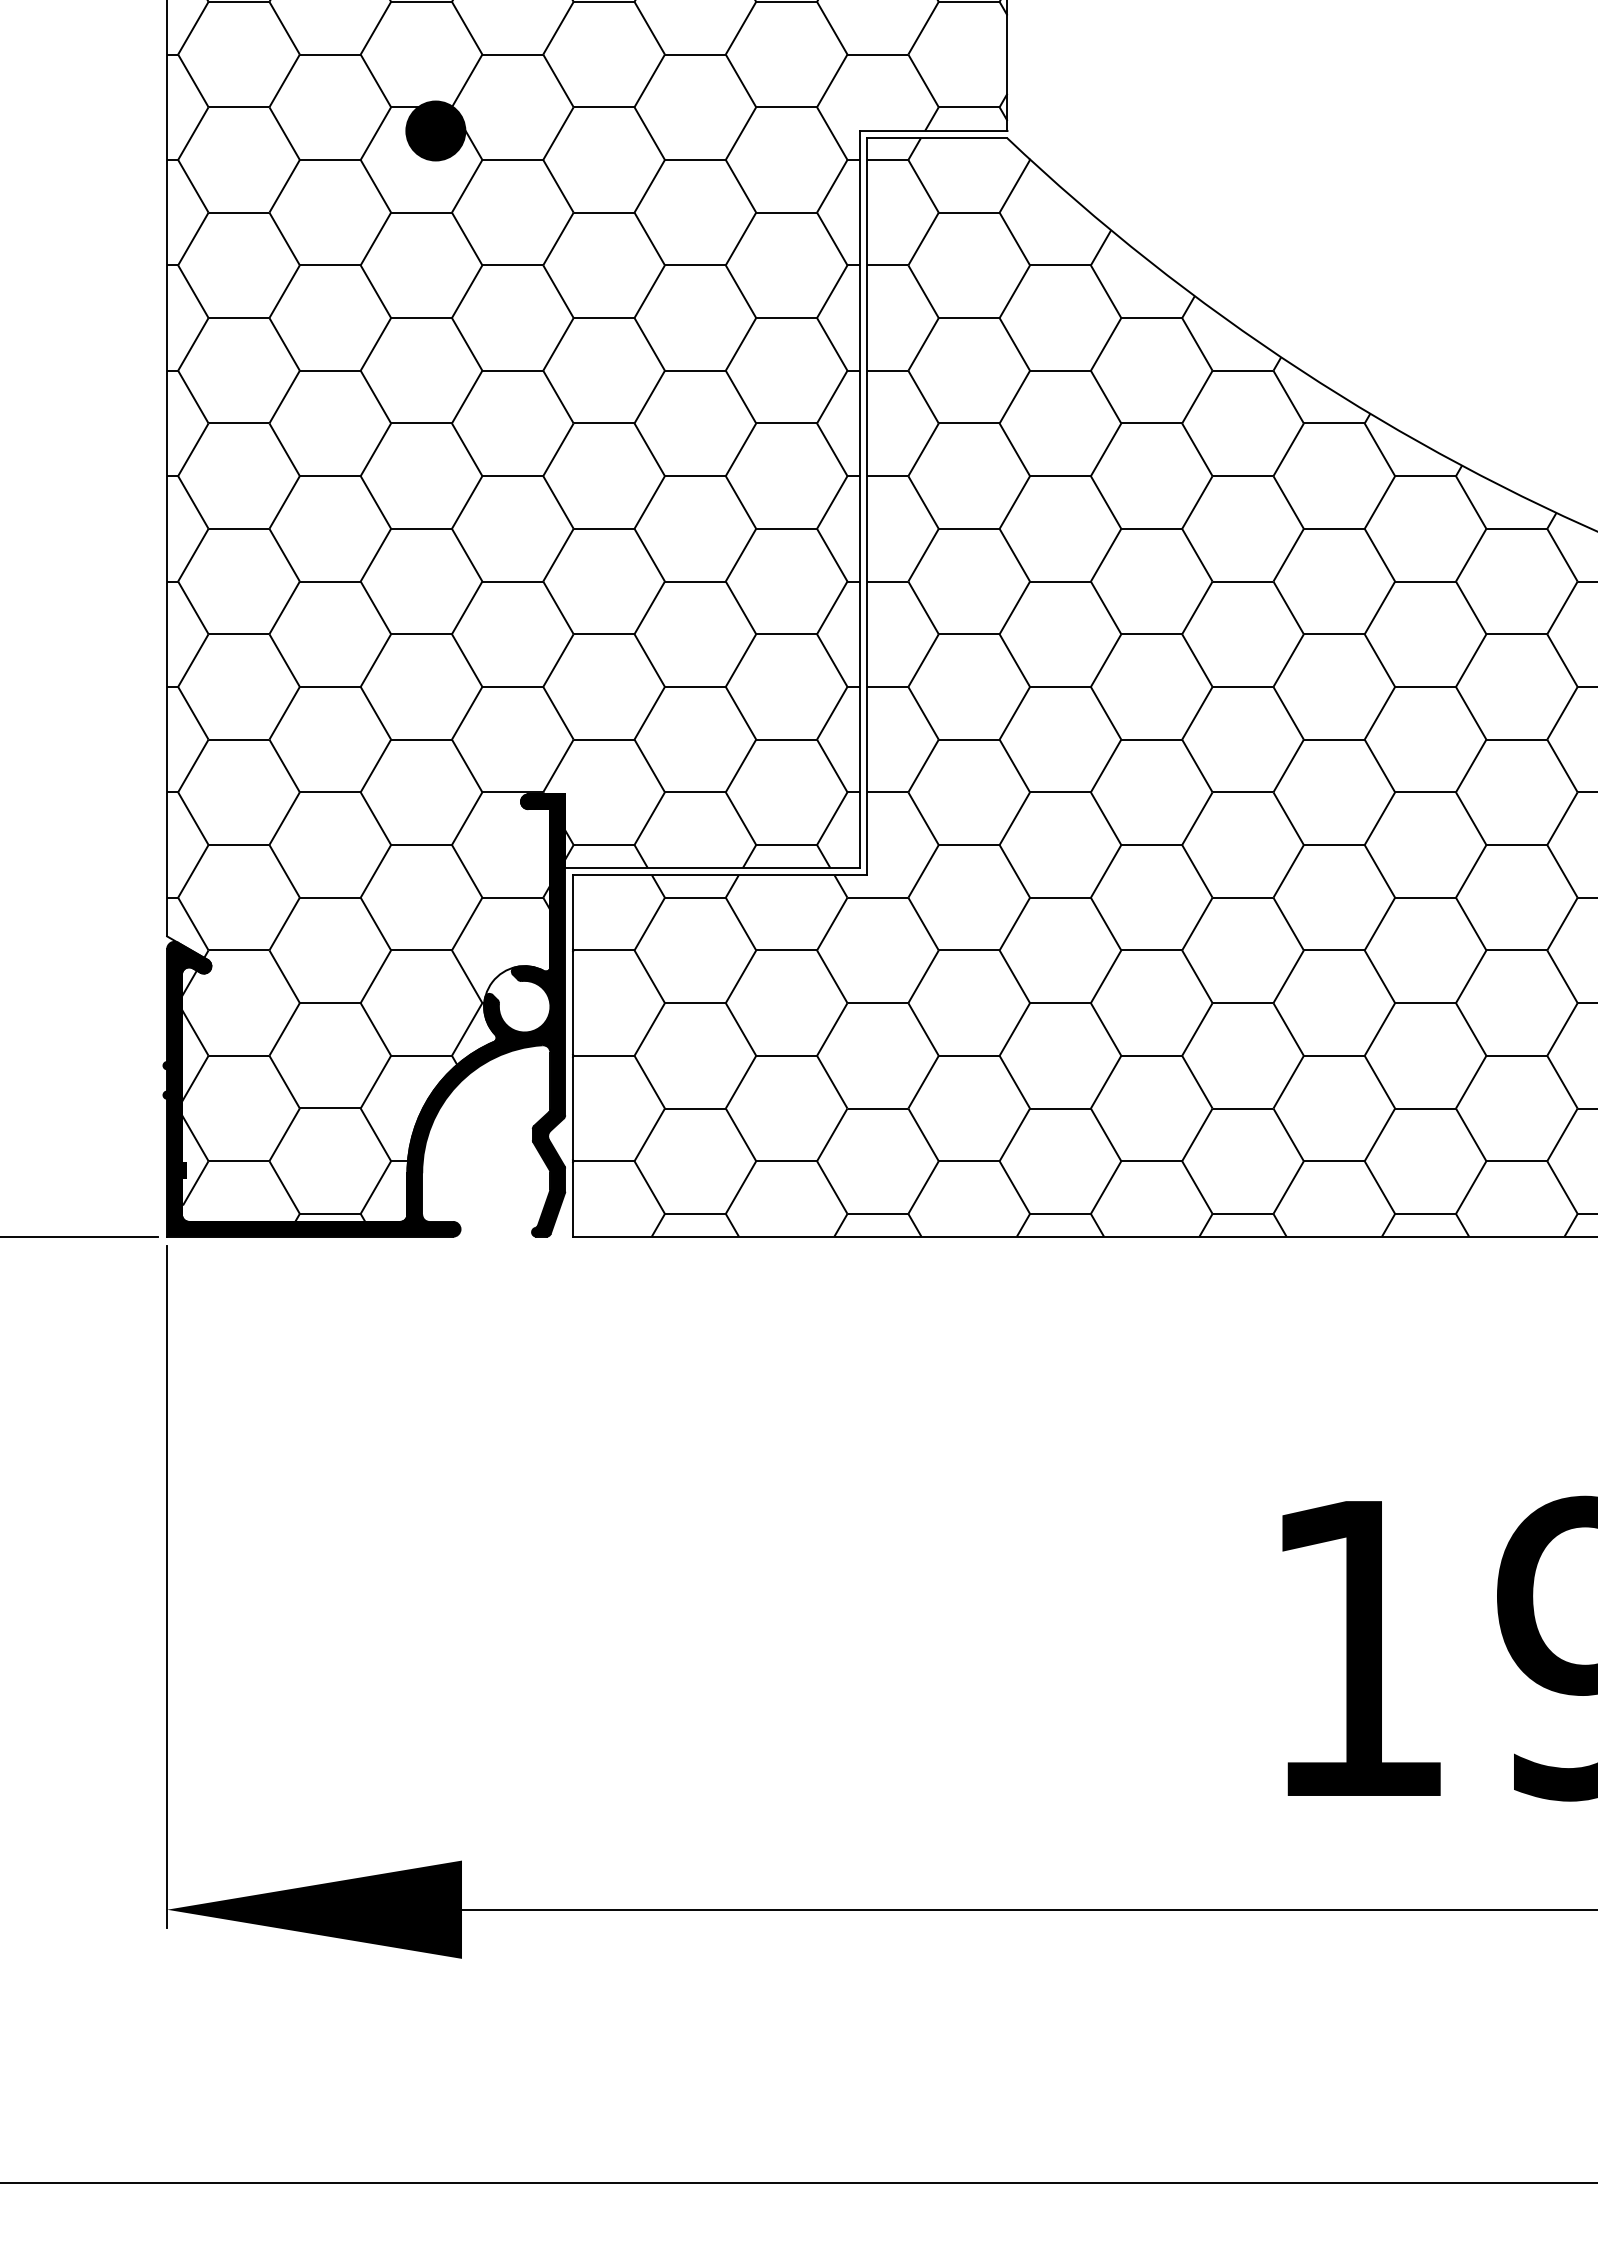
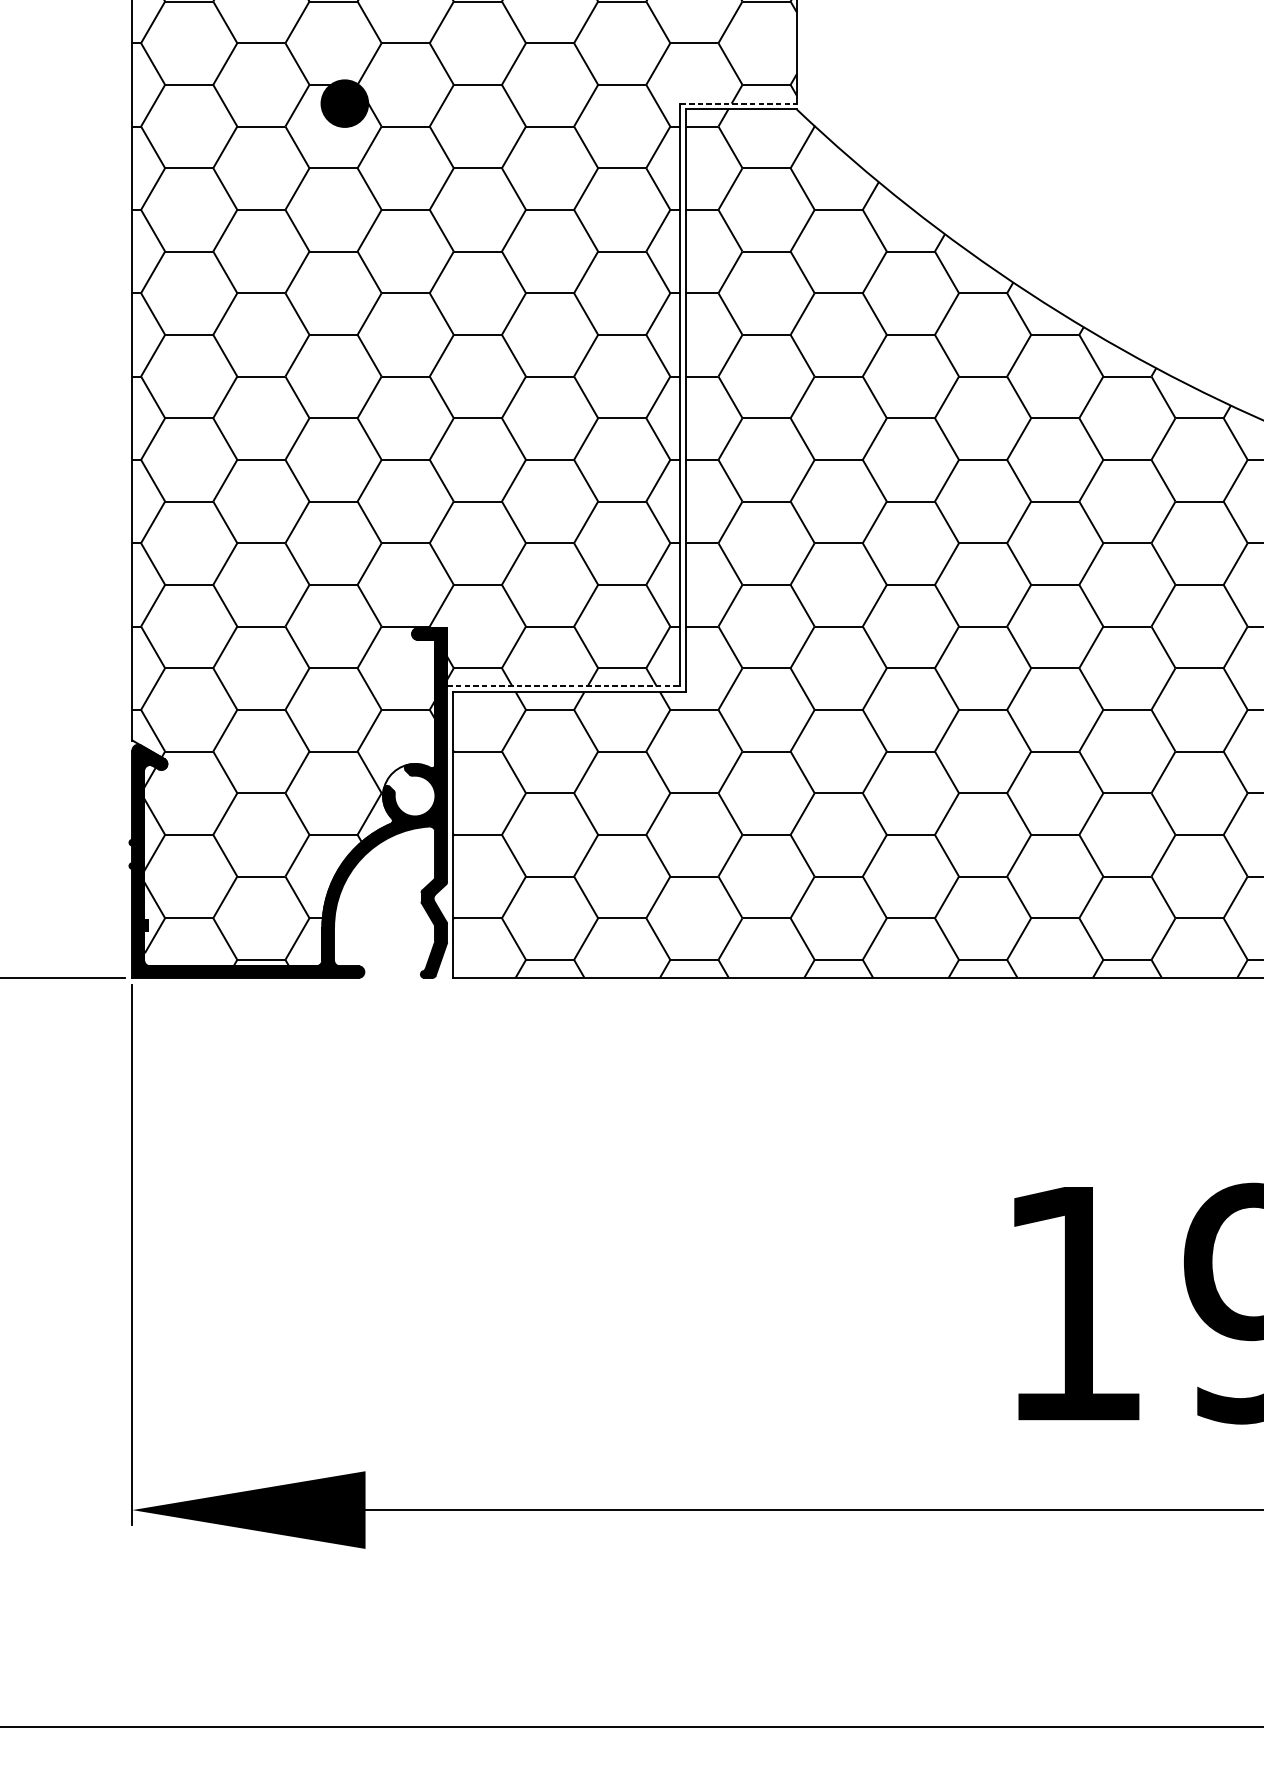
line: (933, 131) -> (738, 104), solid -> dashed
line: (713, 868) -> (564, 686), solid -> dashed

